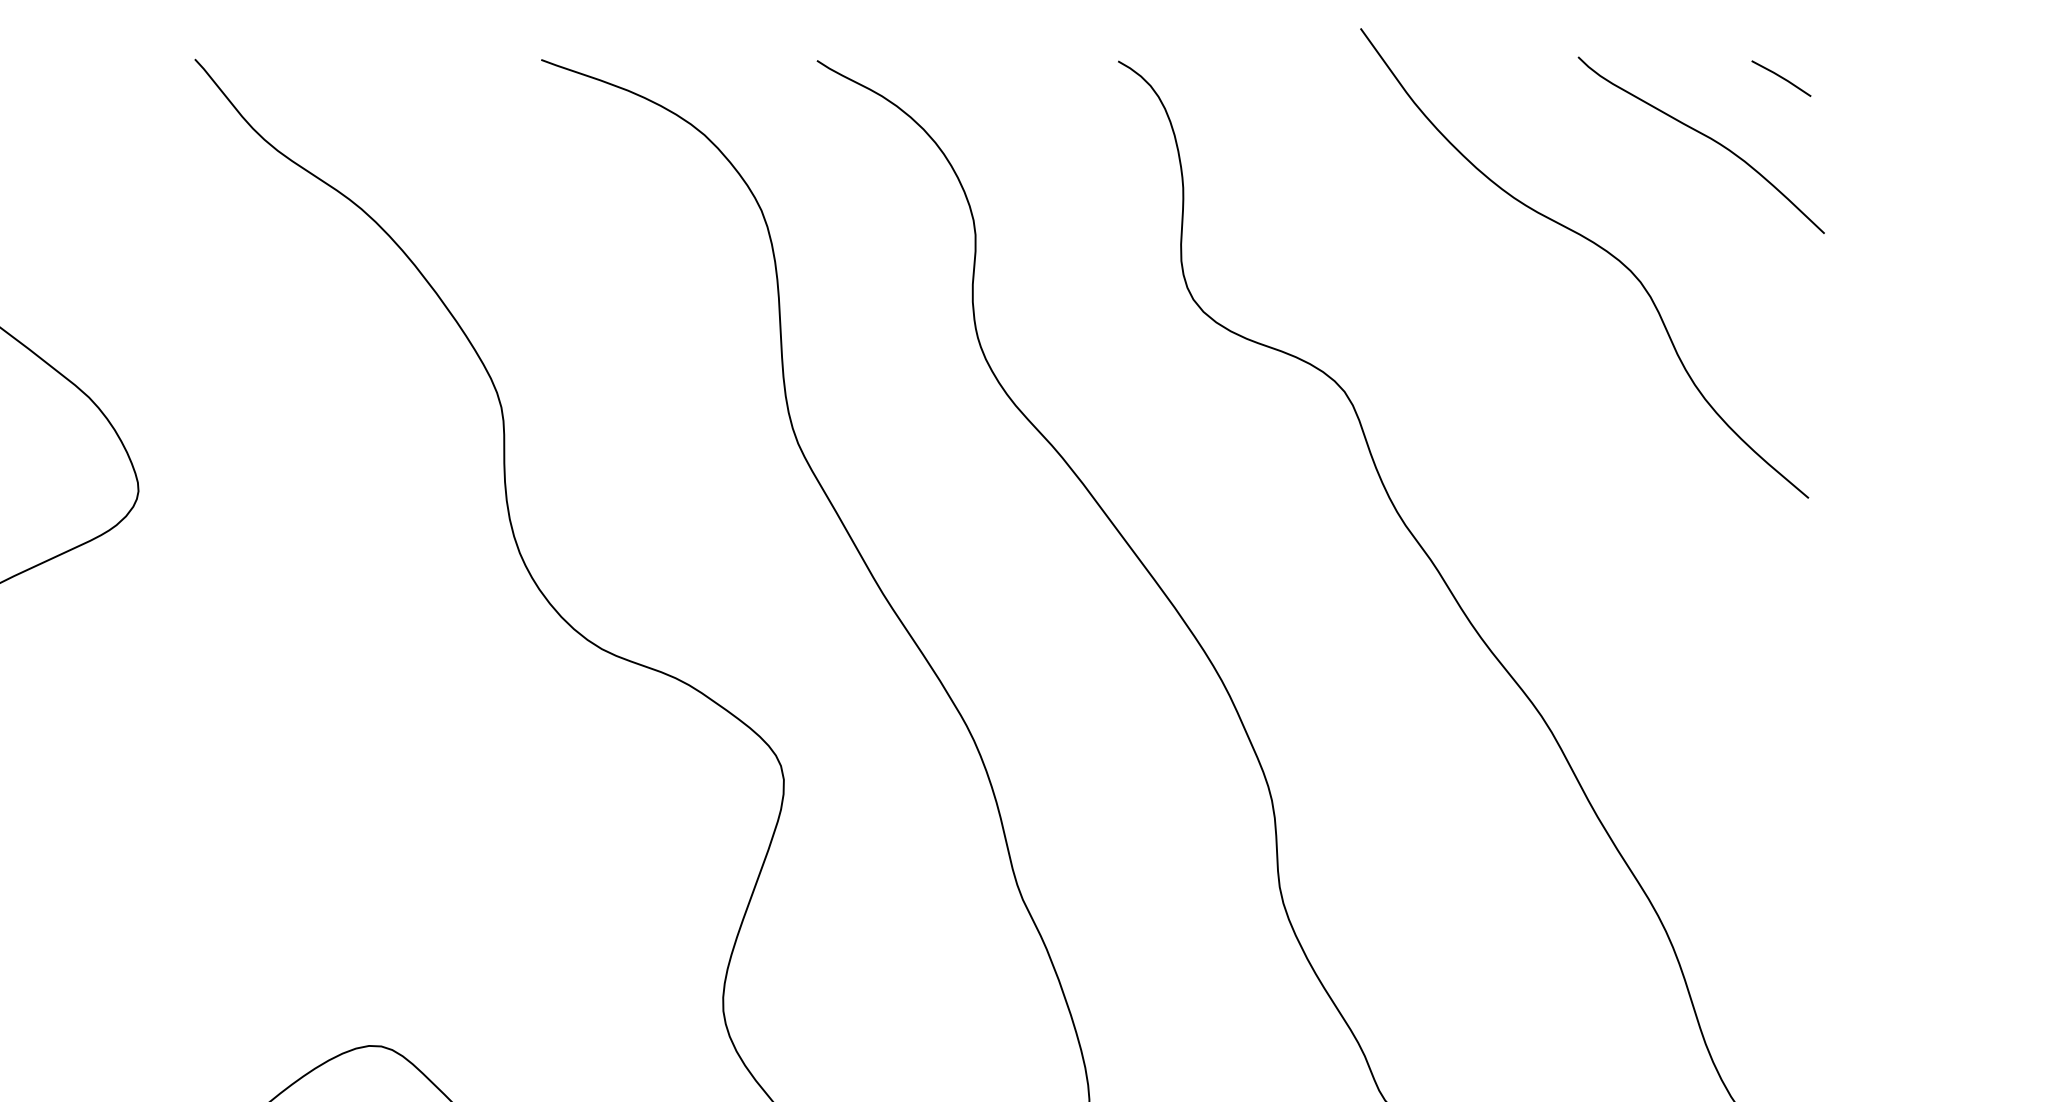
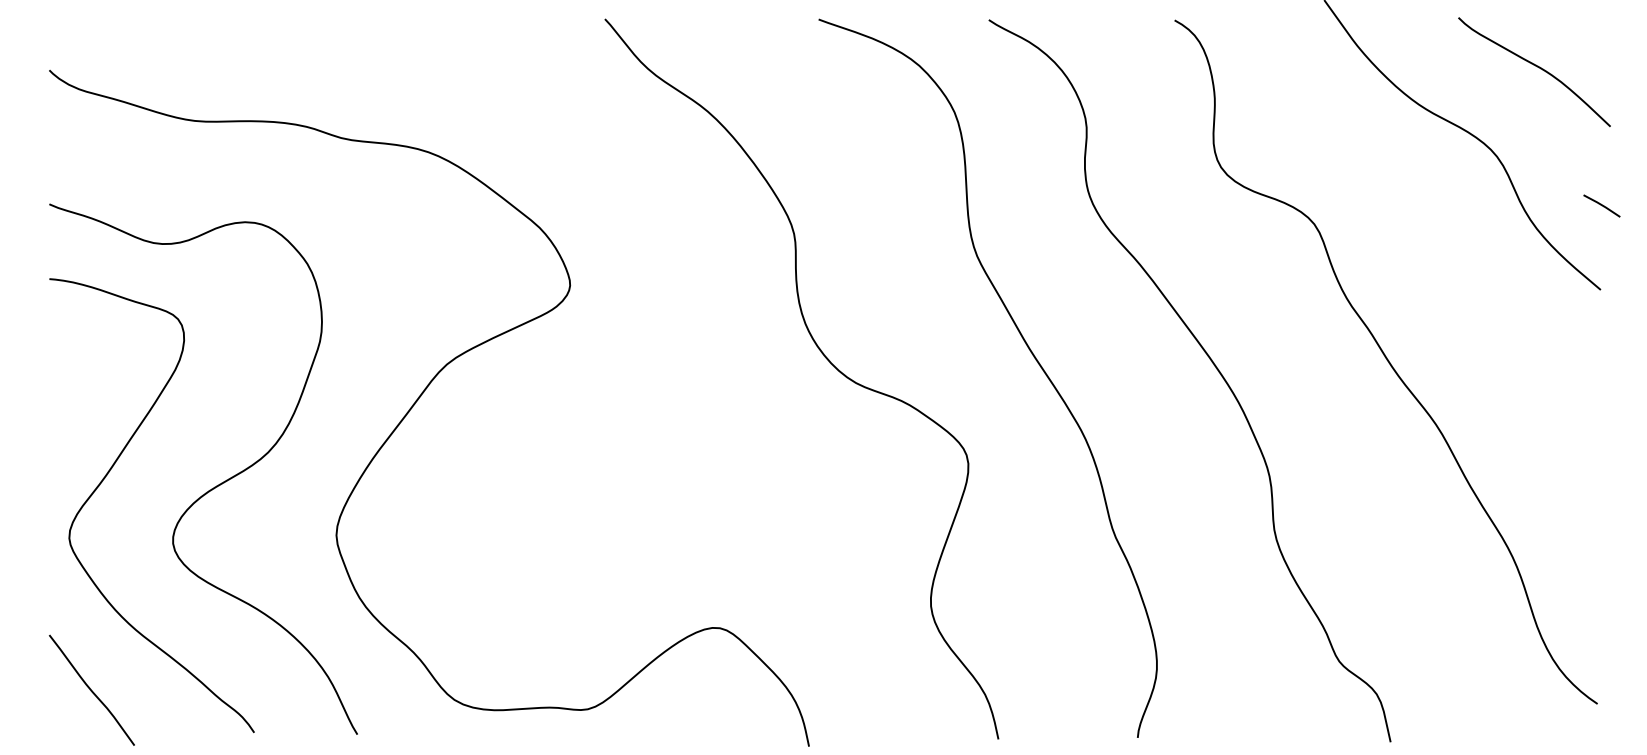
line: (1780, 77) -> (1601, 205), moved

